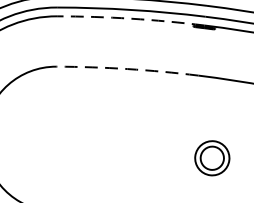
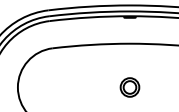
arc: (130, 18) -> (89, 17), dashed -> solid
arc: (128, 68) -> (91, 44), dashed -> solid
part: (211, 158) -> (129, 87), moved

